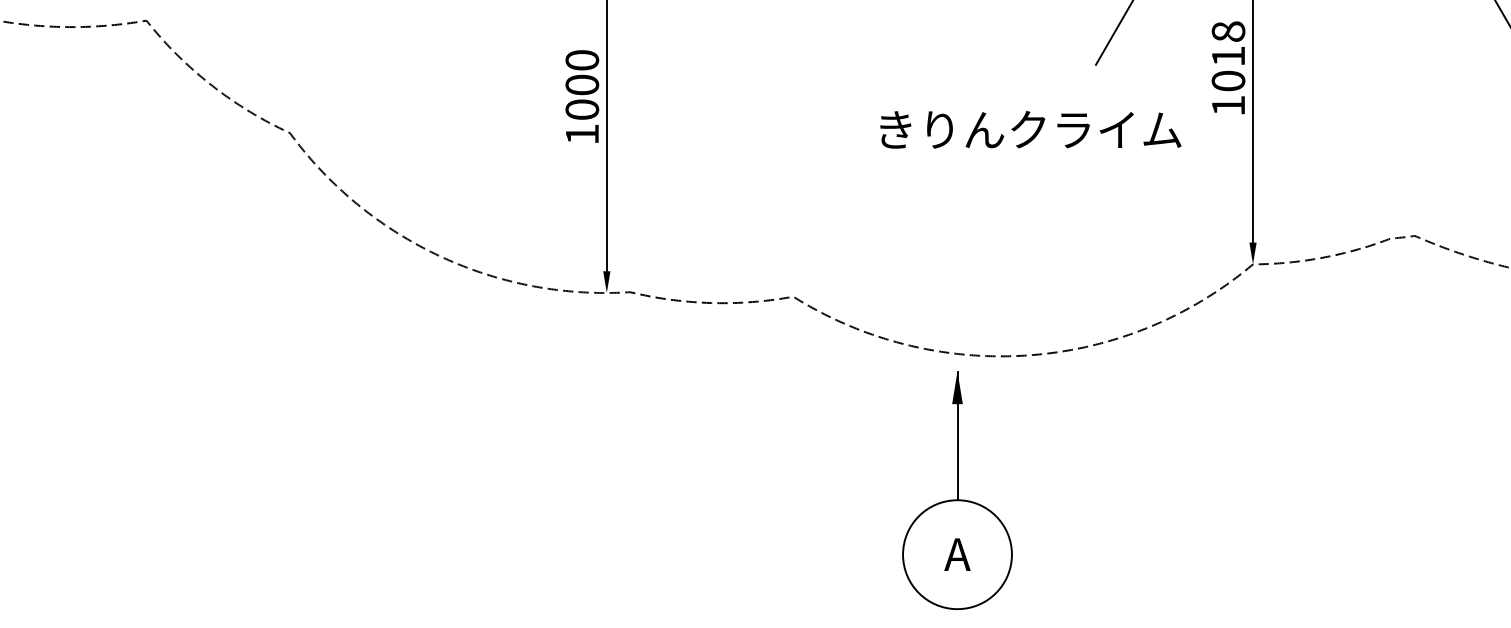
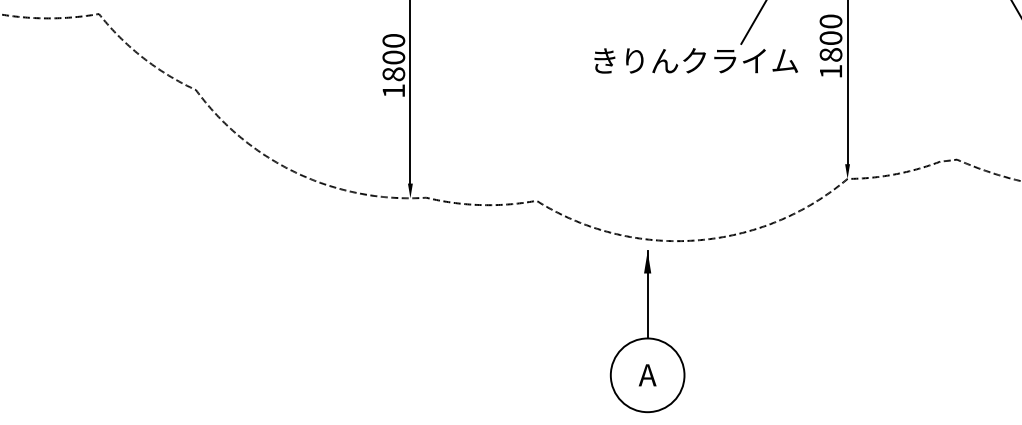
text: (1227, 55) -> (830, 37), 1018 -> 1800
text: (583, 110) -> (394, 74), 1000 -> 1800
text: (1029, 129) -> (695, 60), moved

